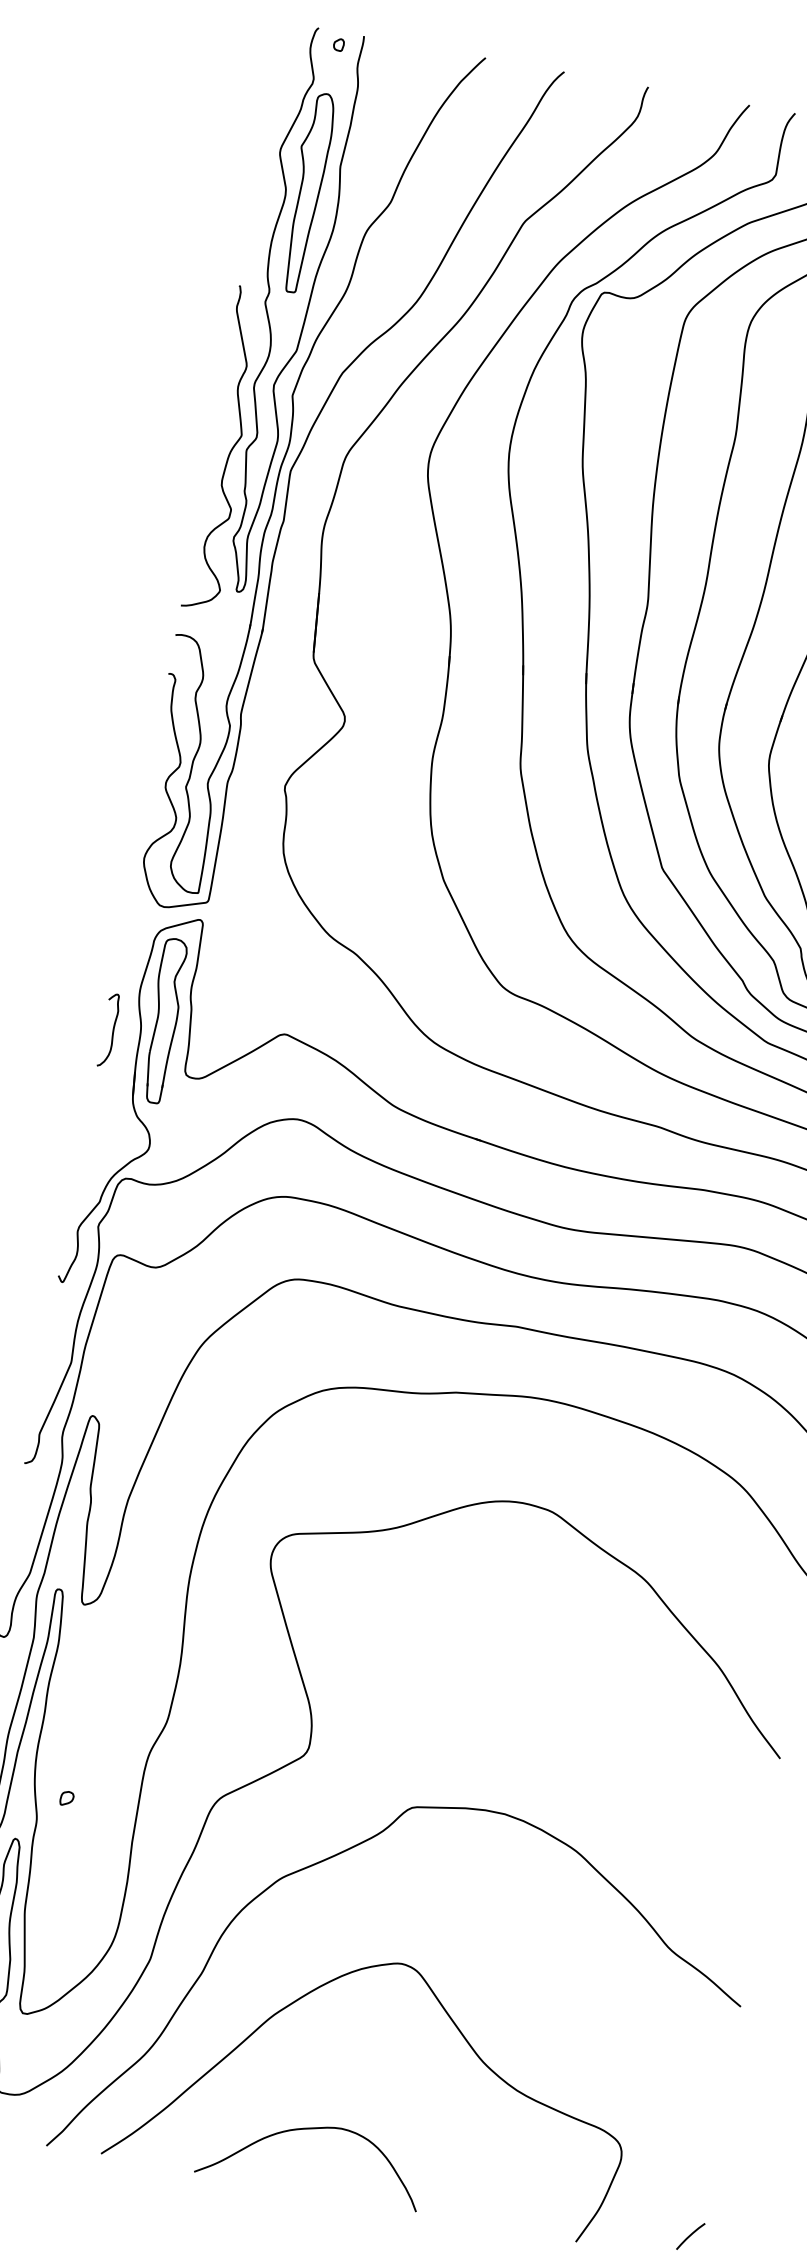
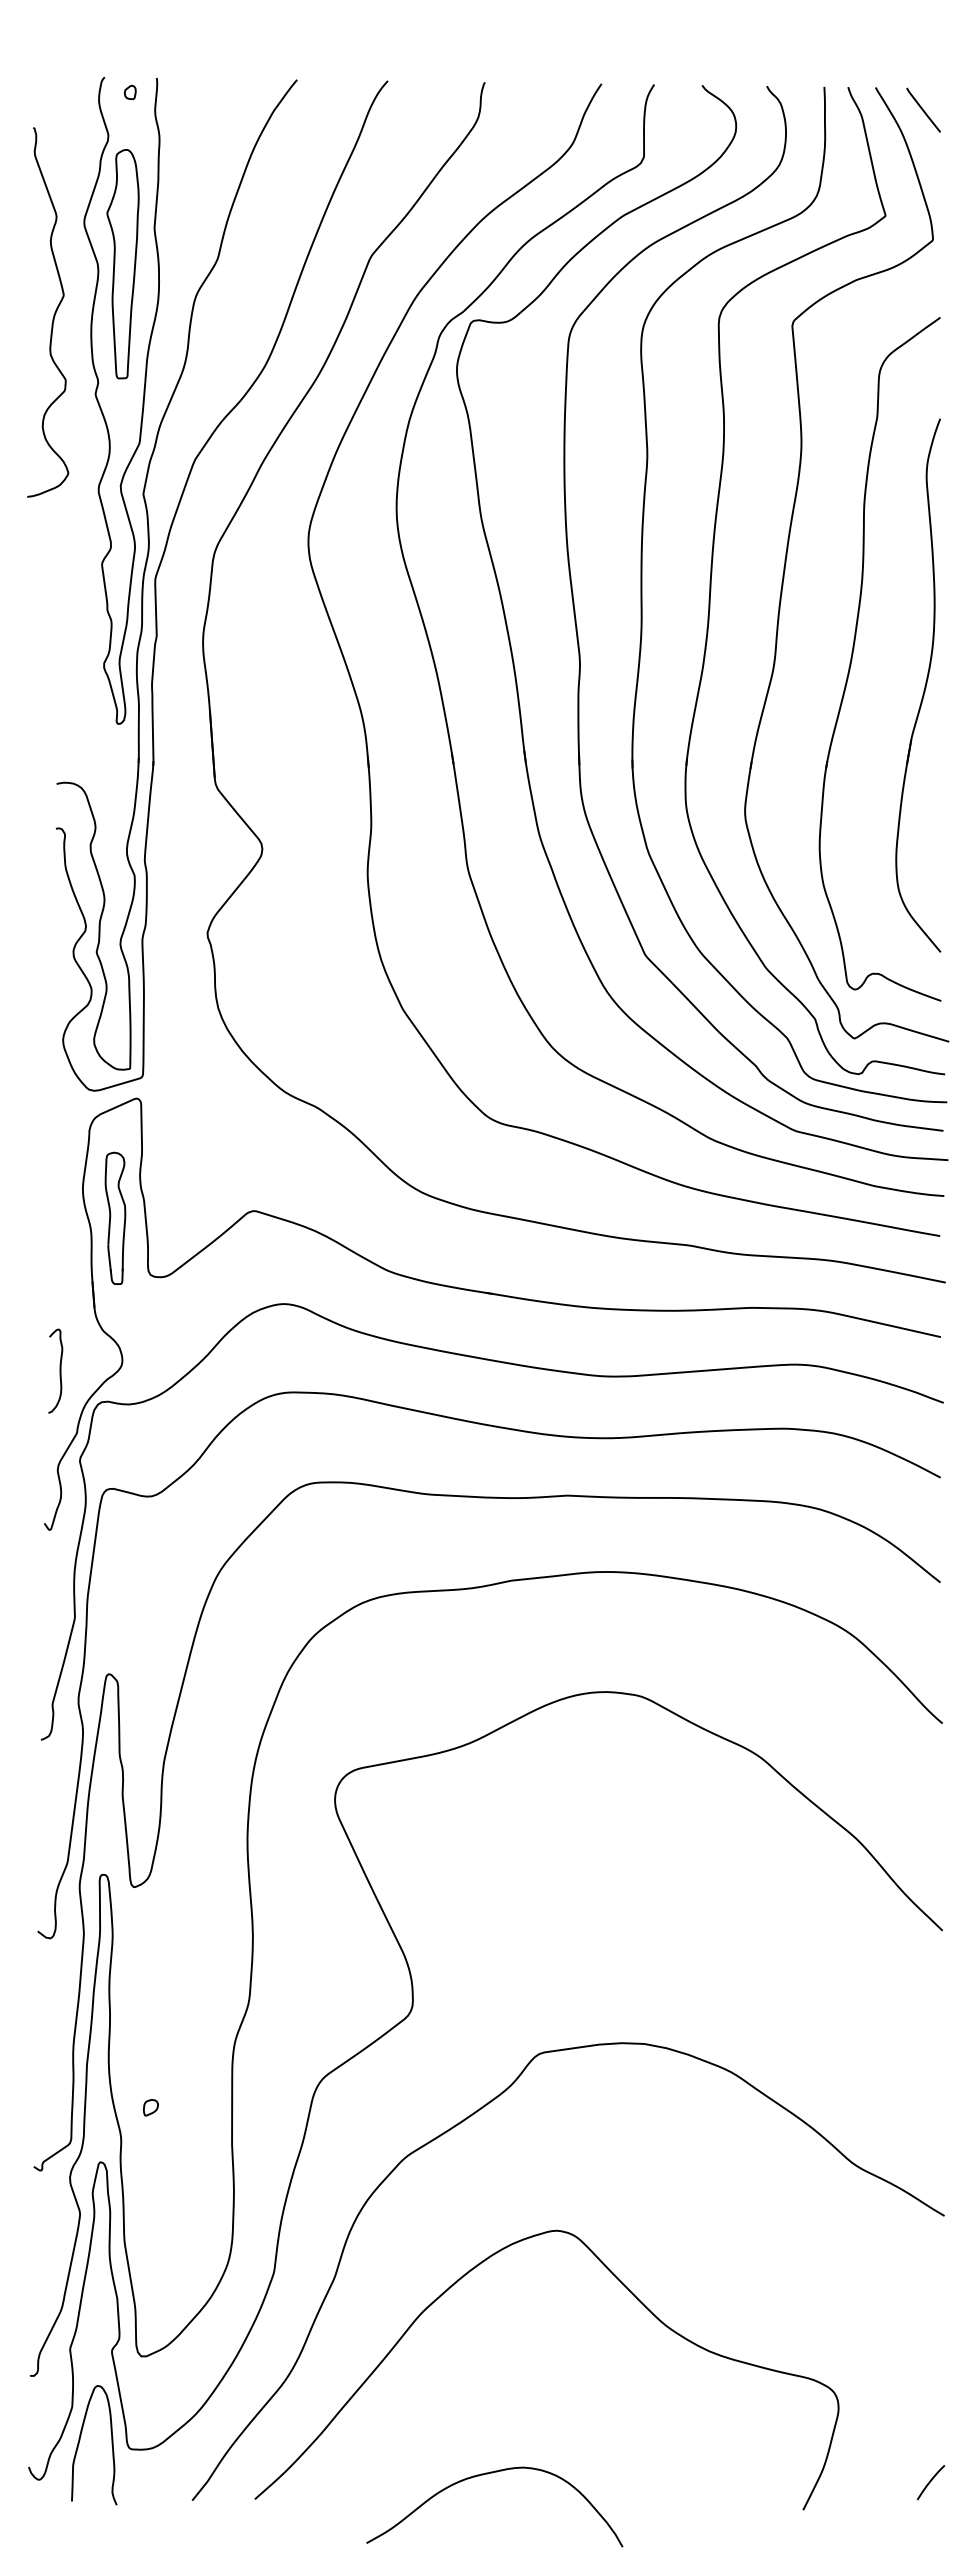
curve: (229, 450) -> (53, 314), moved
part: (164, 1021) -> (115, 1218), size x0.7
curve: (112, 1030) -> (59, 1370), moved
curve: (309, 2129) -> (488, 2474), moved

